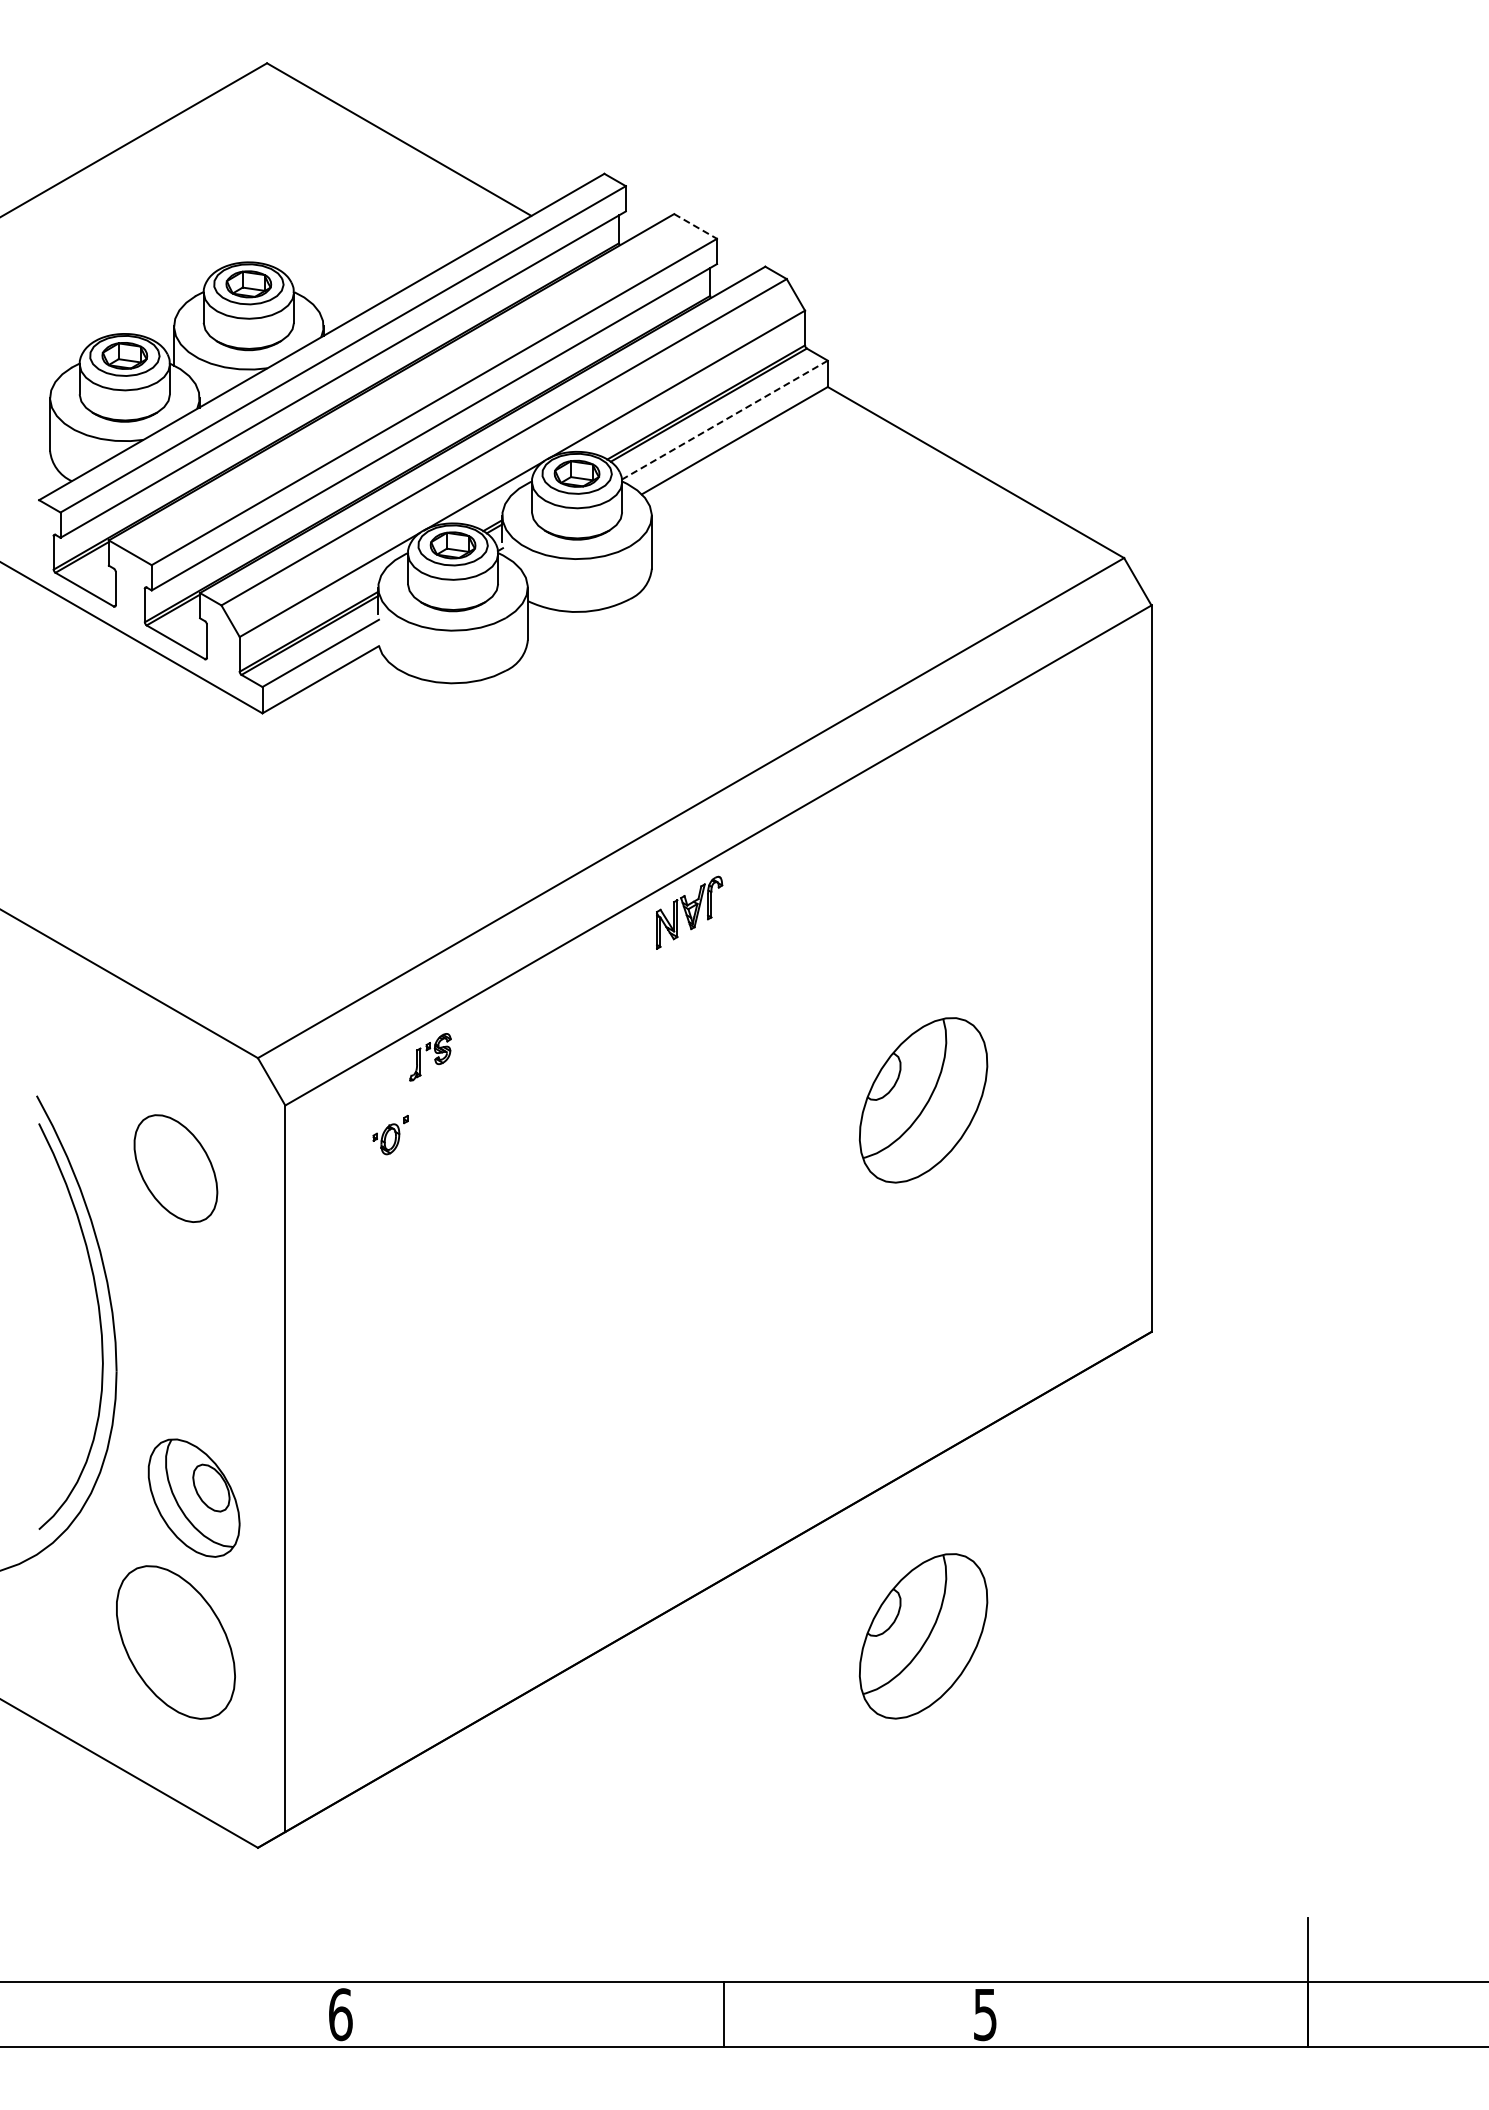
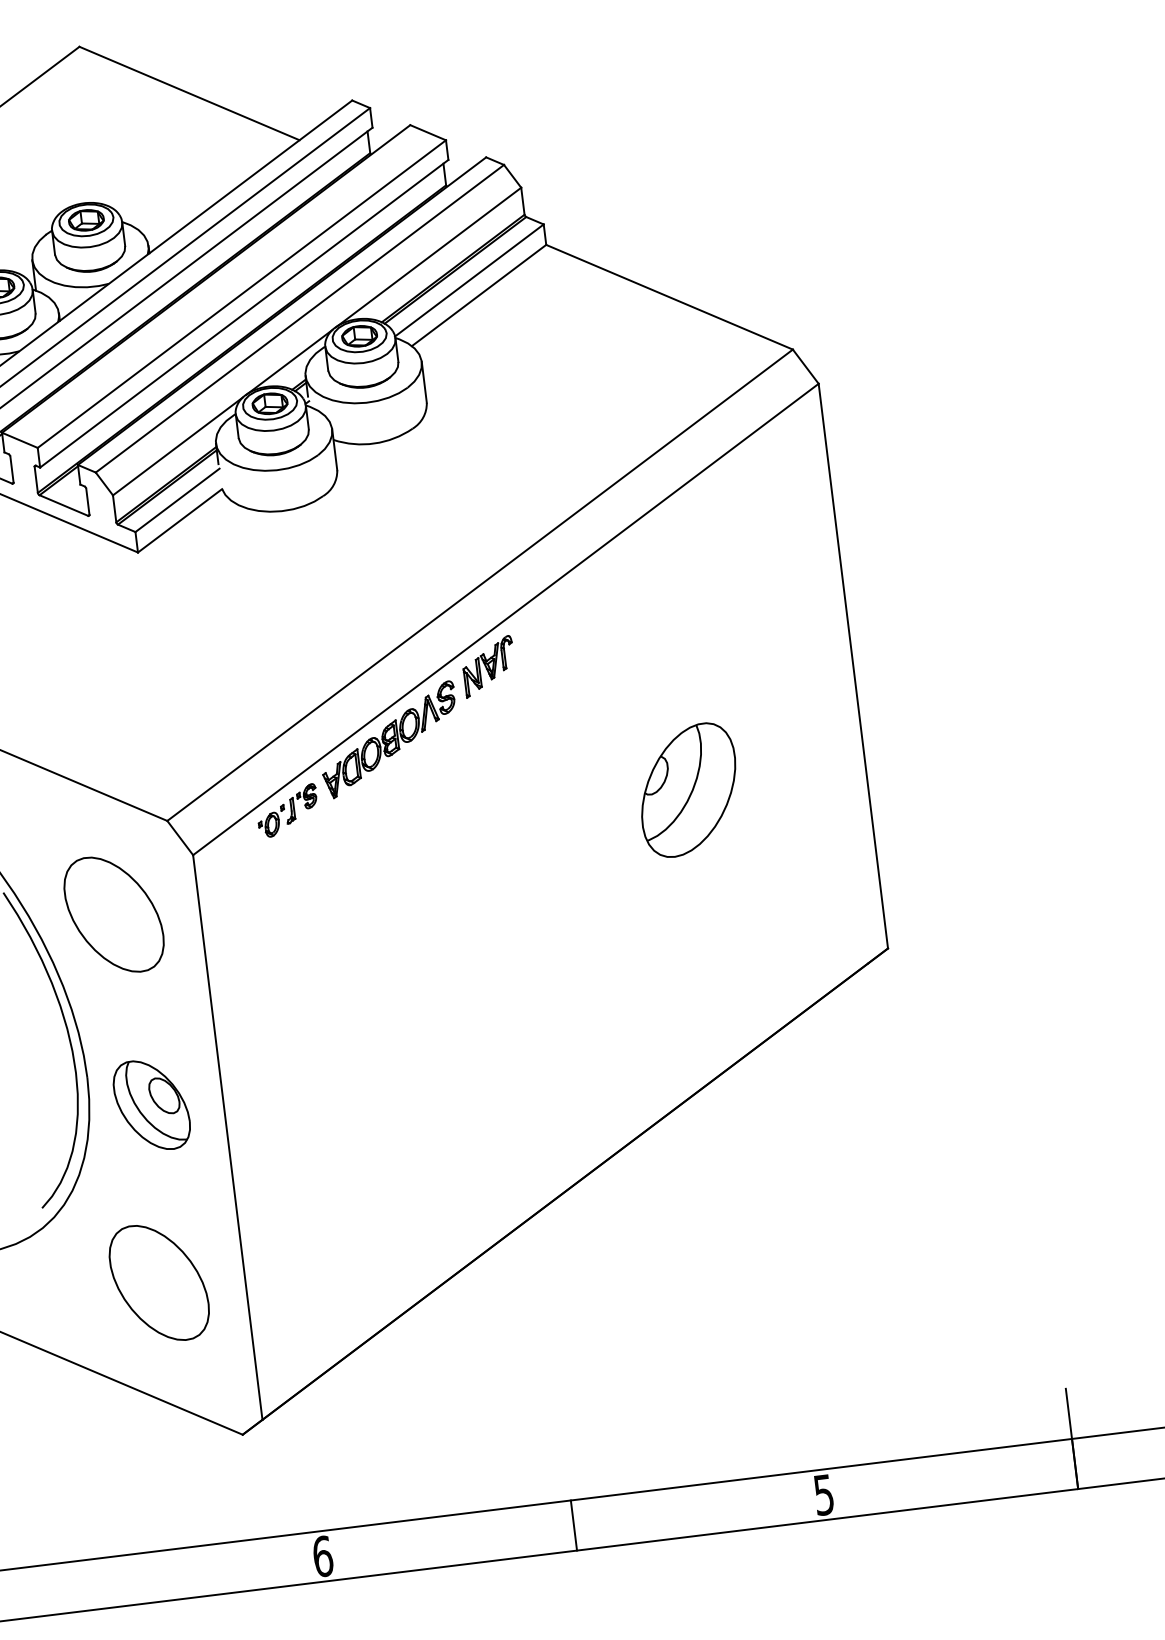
line: (695, 226) -> (428, 132), dashed -> solid
line: (724, 420) -> (469, 280), dashed -> solid
part: (551, 990) -> (389, 740), added
part: (390, 1135) -> (272, 821), moved
part: (175, 1168) -> (113, 914), size x1.43
part: (193, 1497) -> (151, 1104), moved
part: (923, 1636) -> (739, 1206), removed
line: (723, 2014) -> (573, 1525), moved

